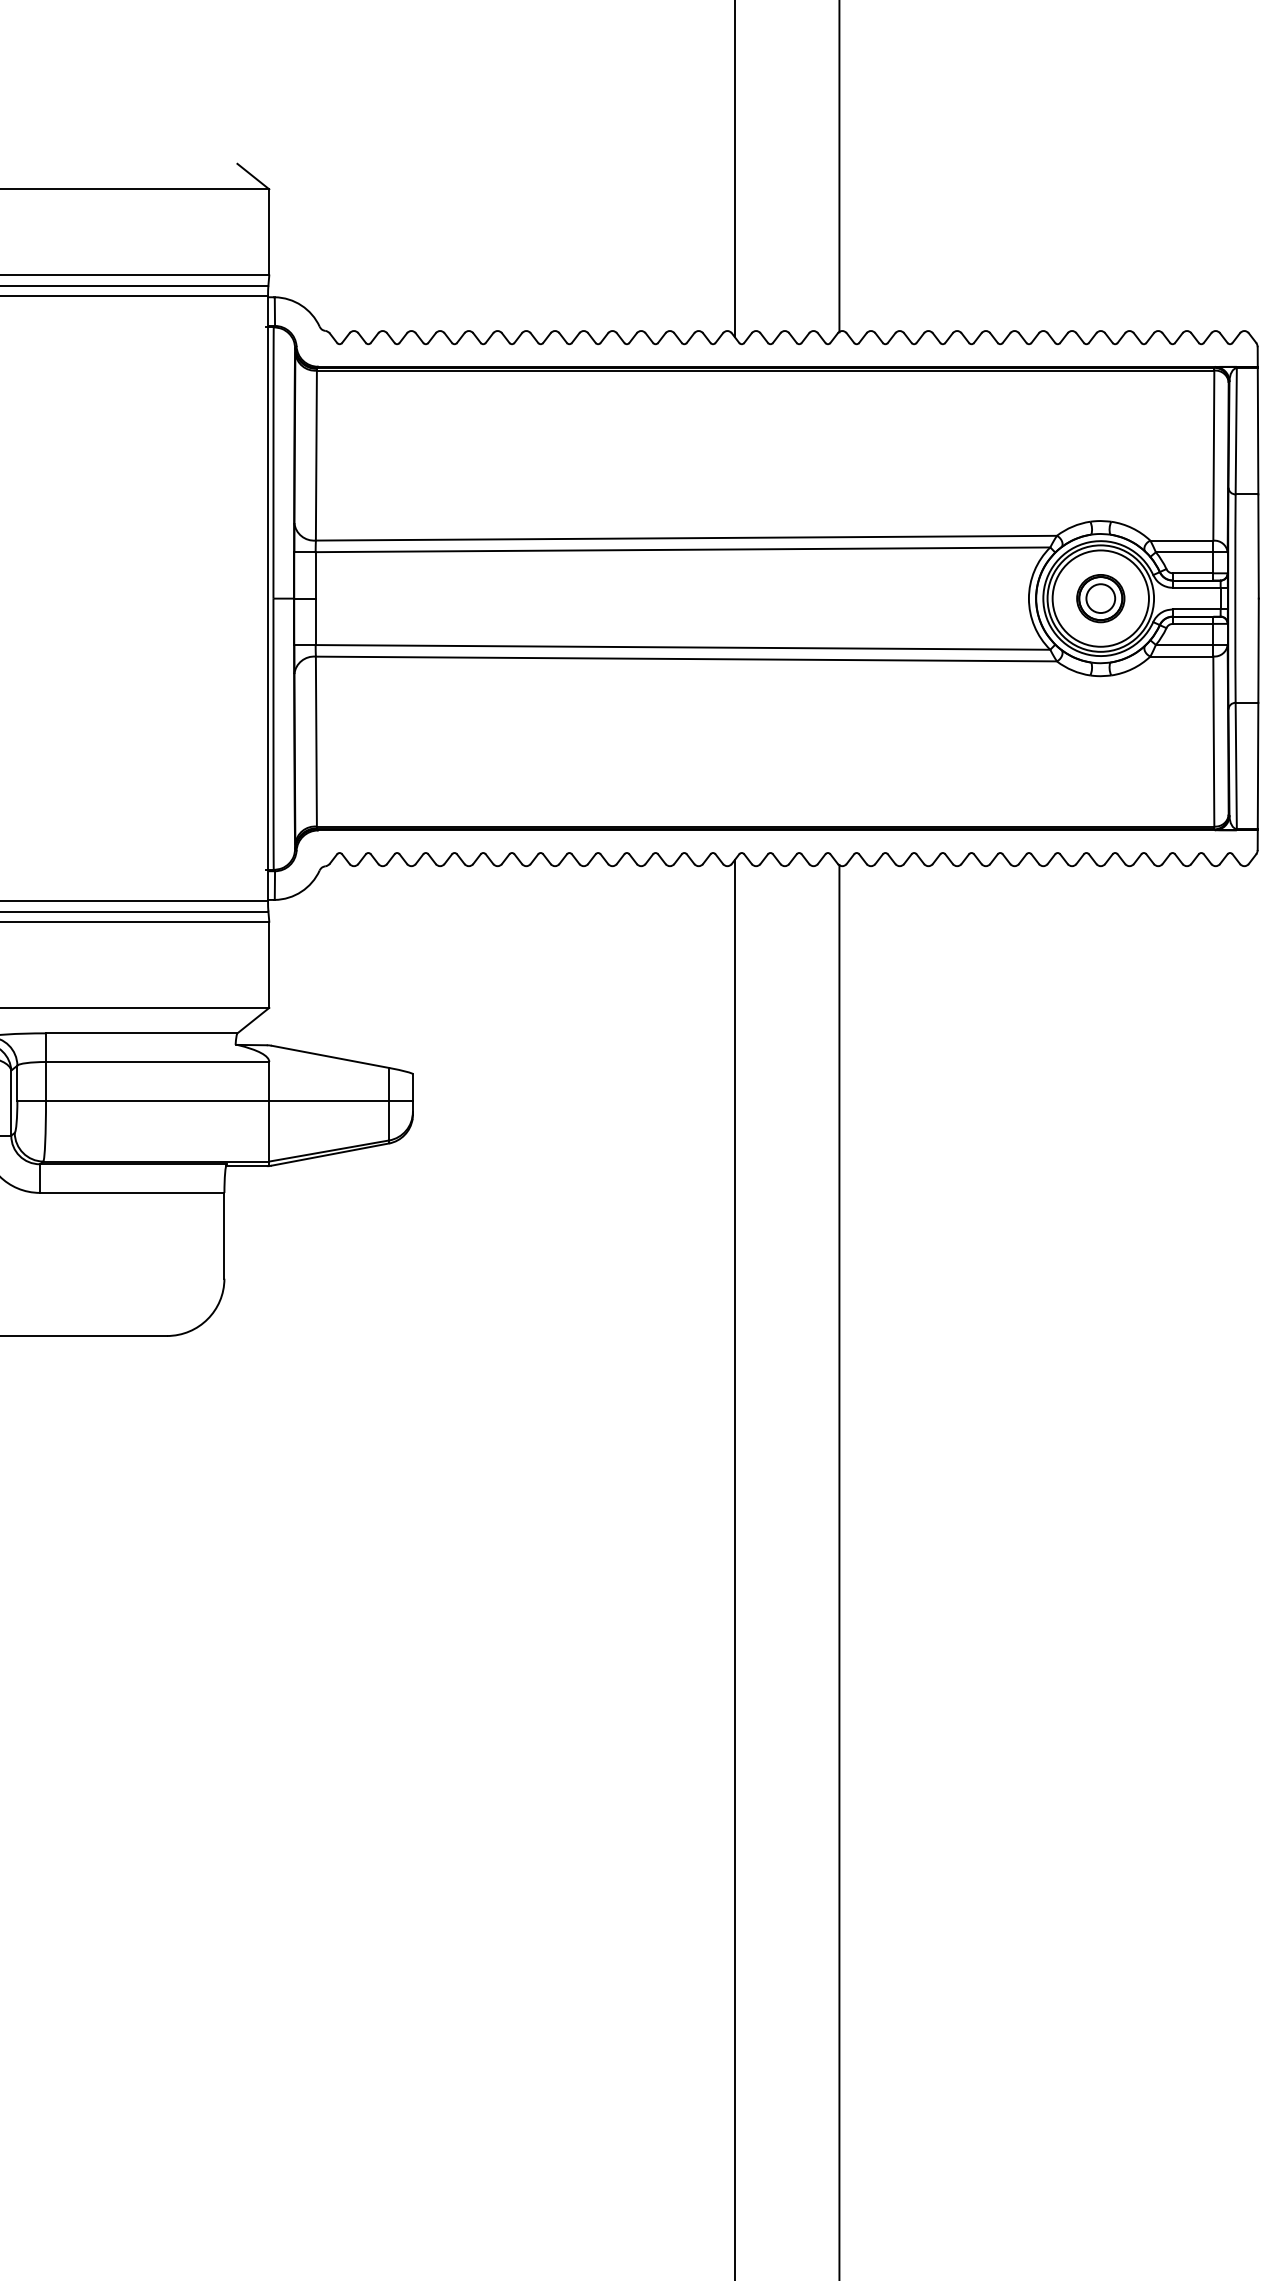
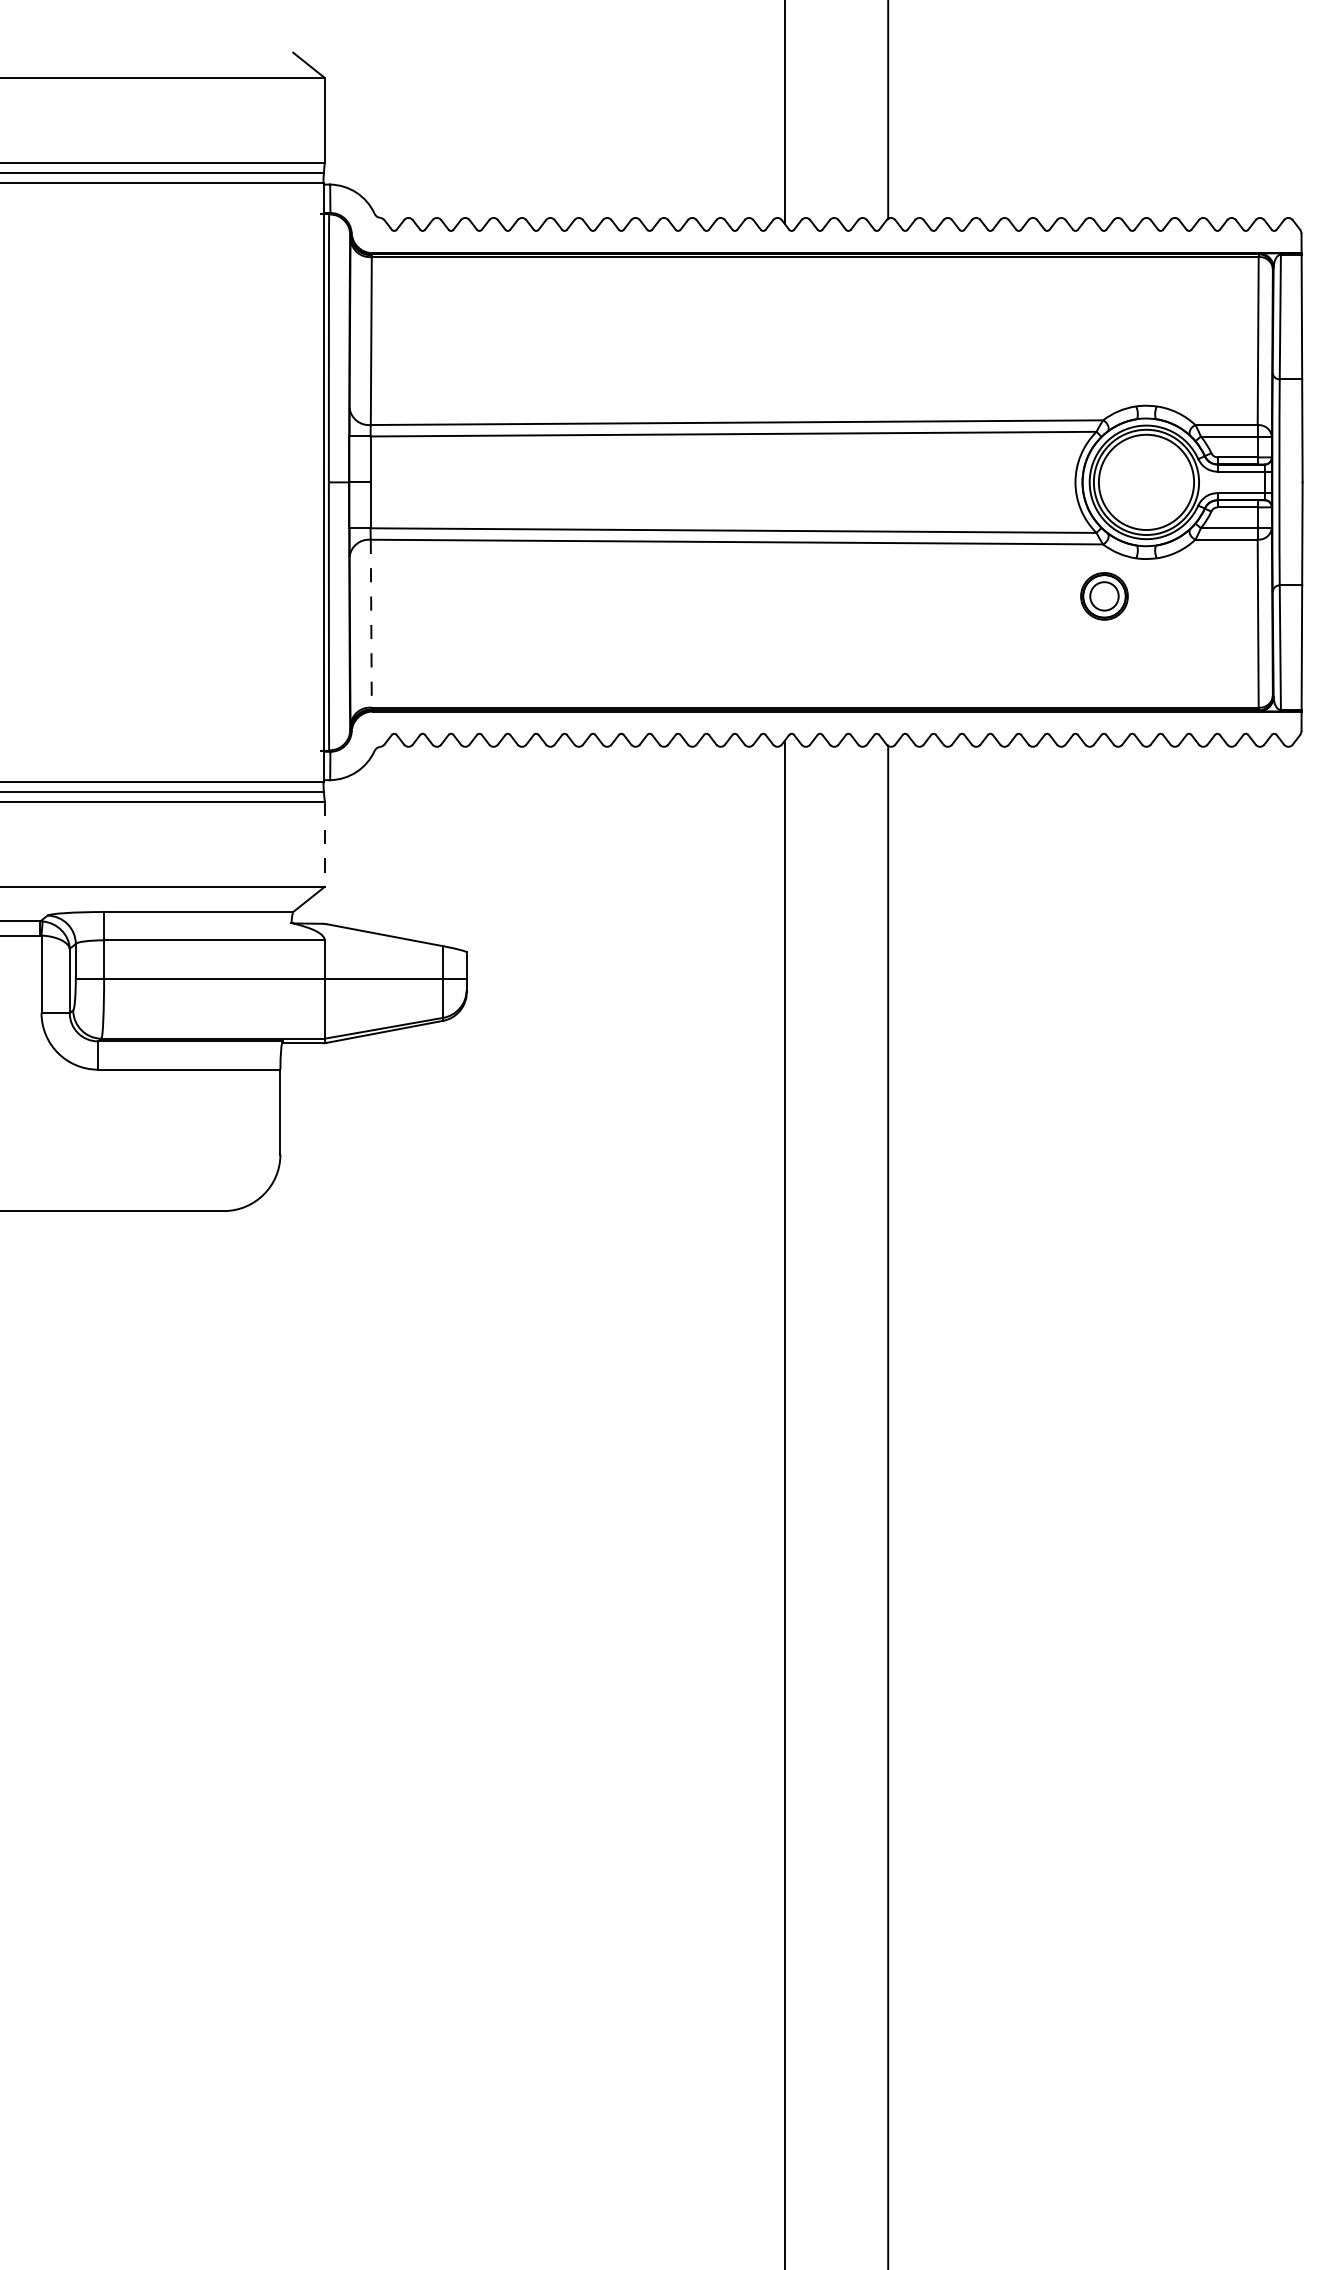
part: (1100, 598) -> (1104, 596), moved
line: (316, 741) -> (371, 623), solid -> dashed
line: (269, 965) -> (324, 844), solid -> dashed

